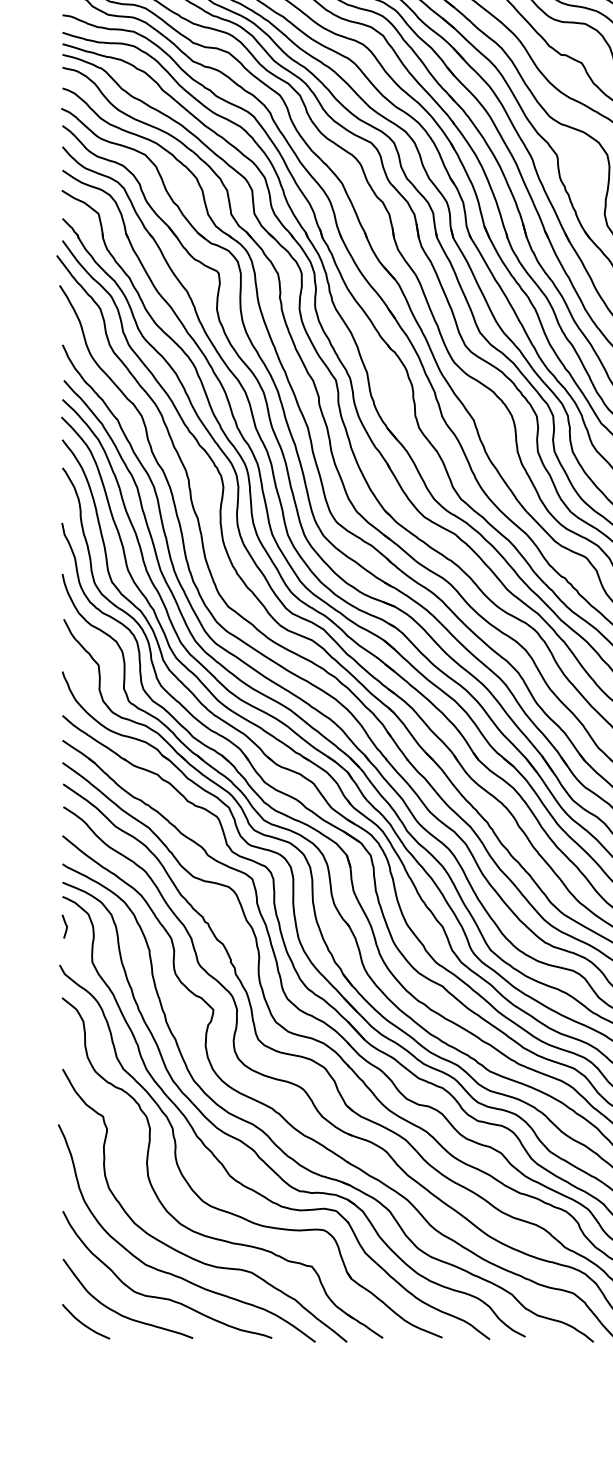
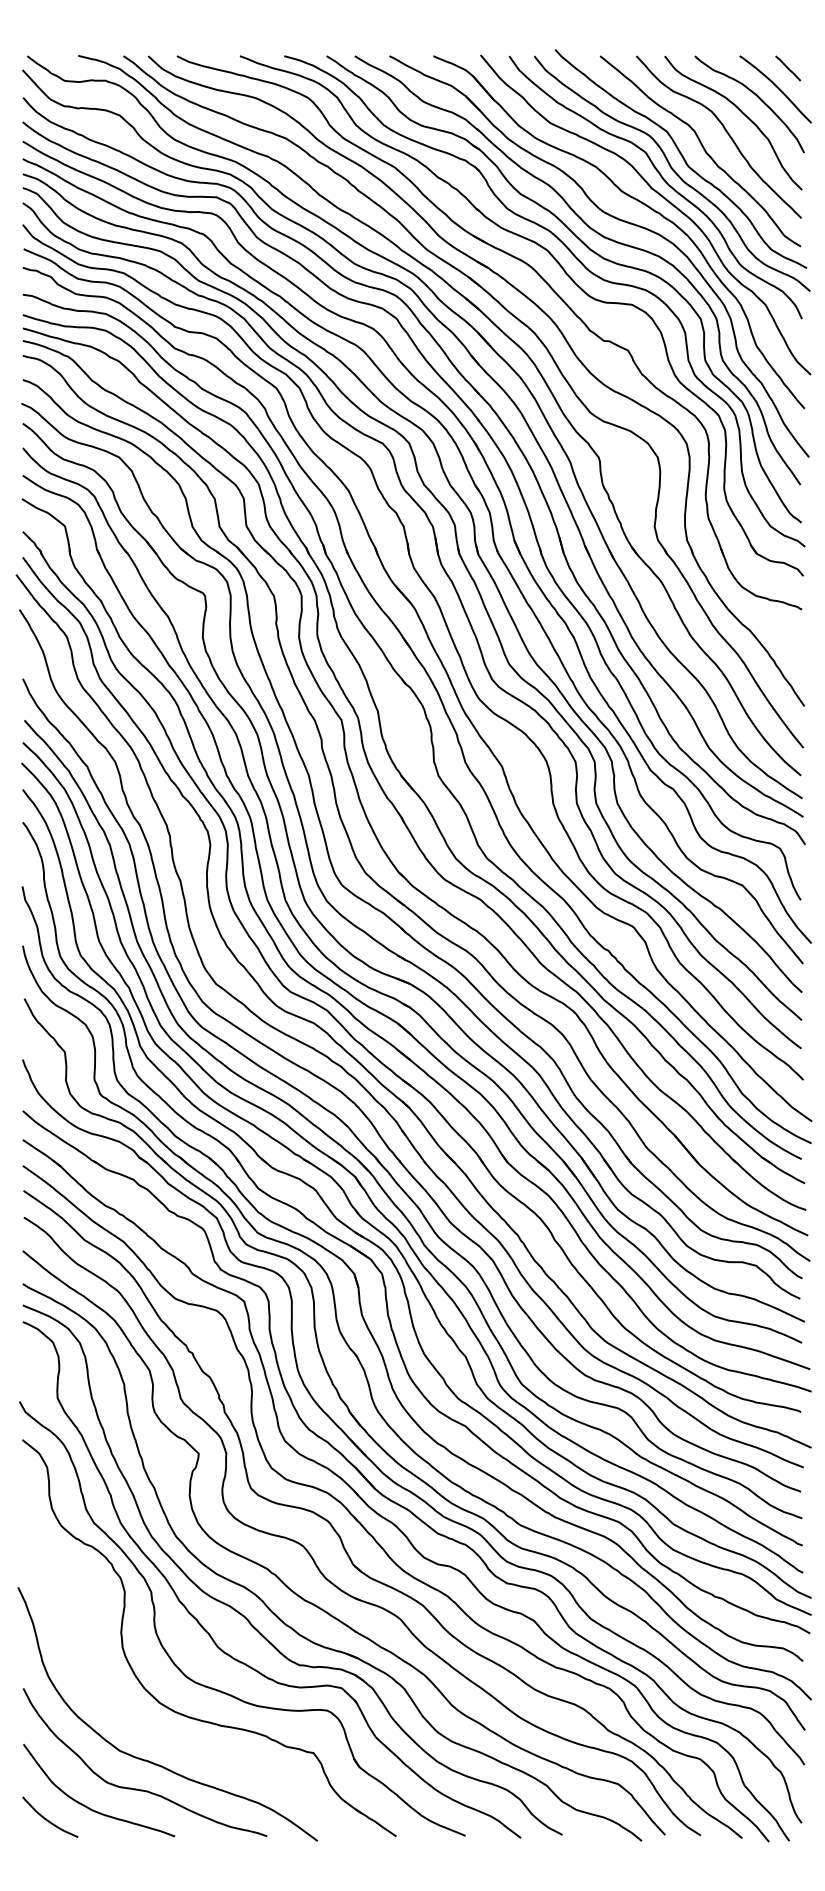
line: (65, 925) -> (26, 1355), removed
curve: (180, 1251) -> (160, 1735), removed

